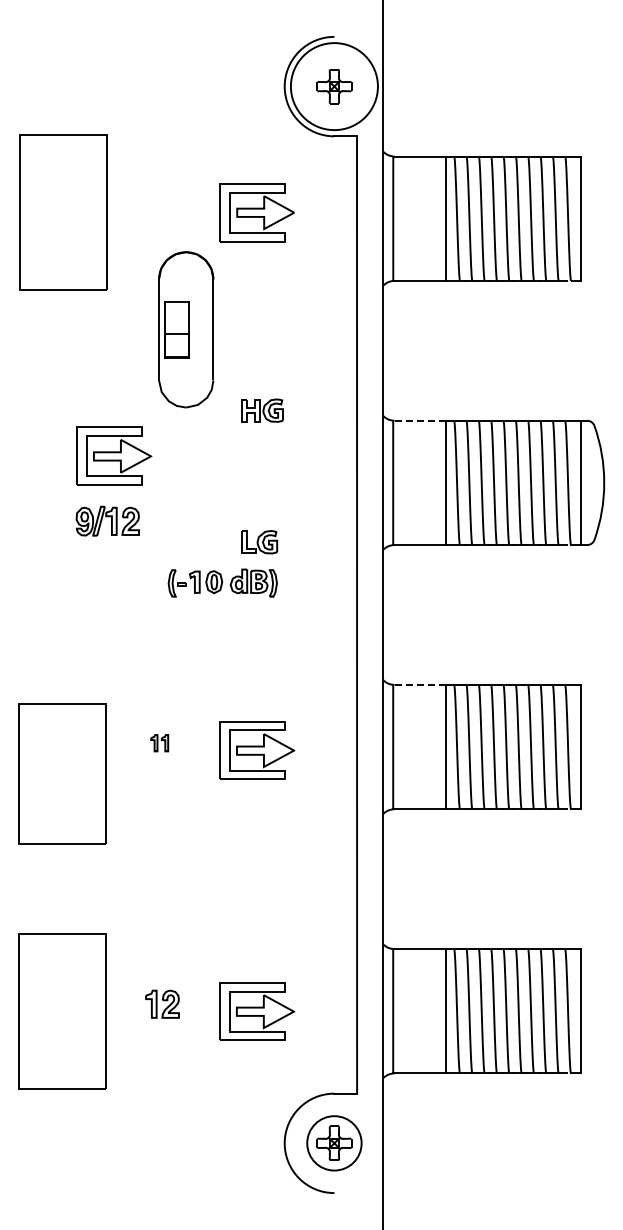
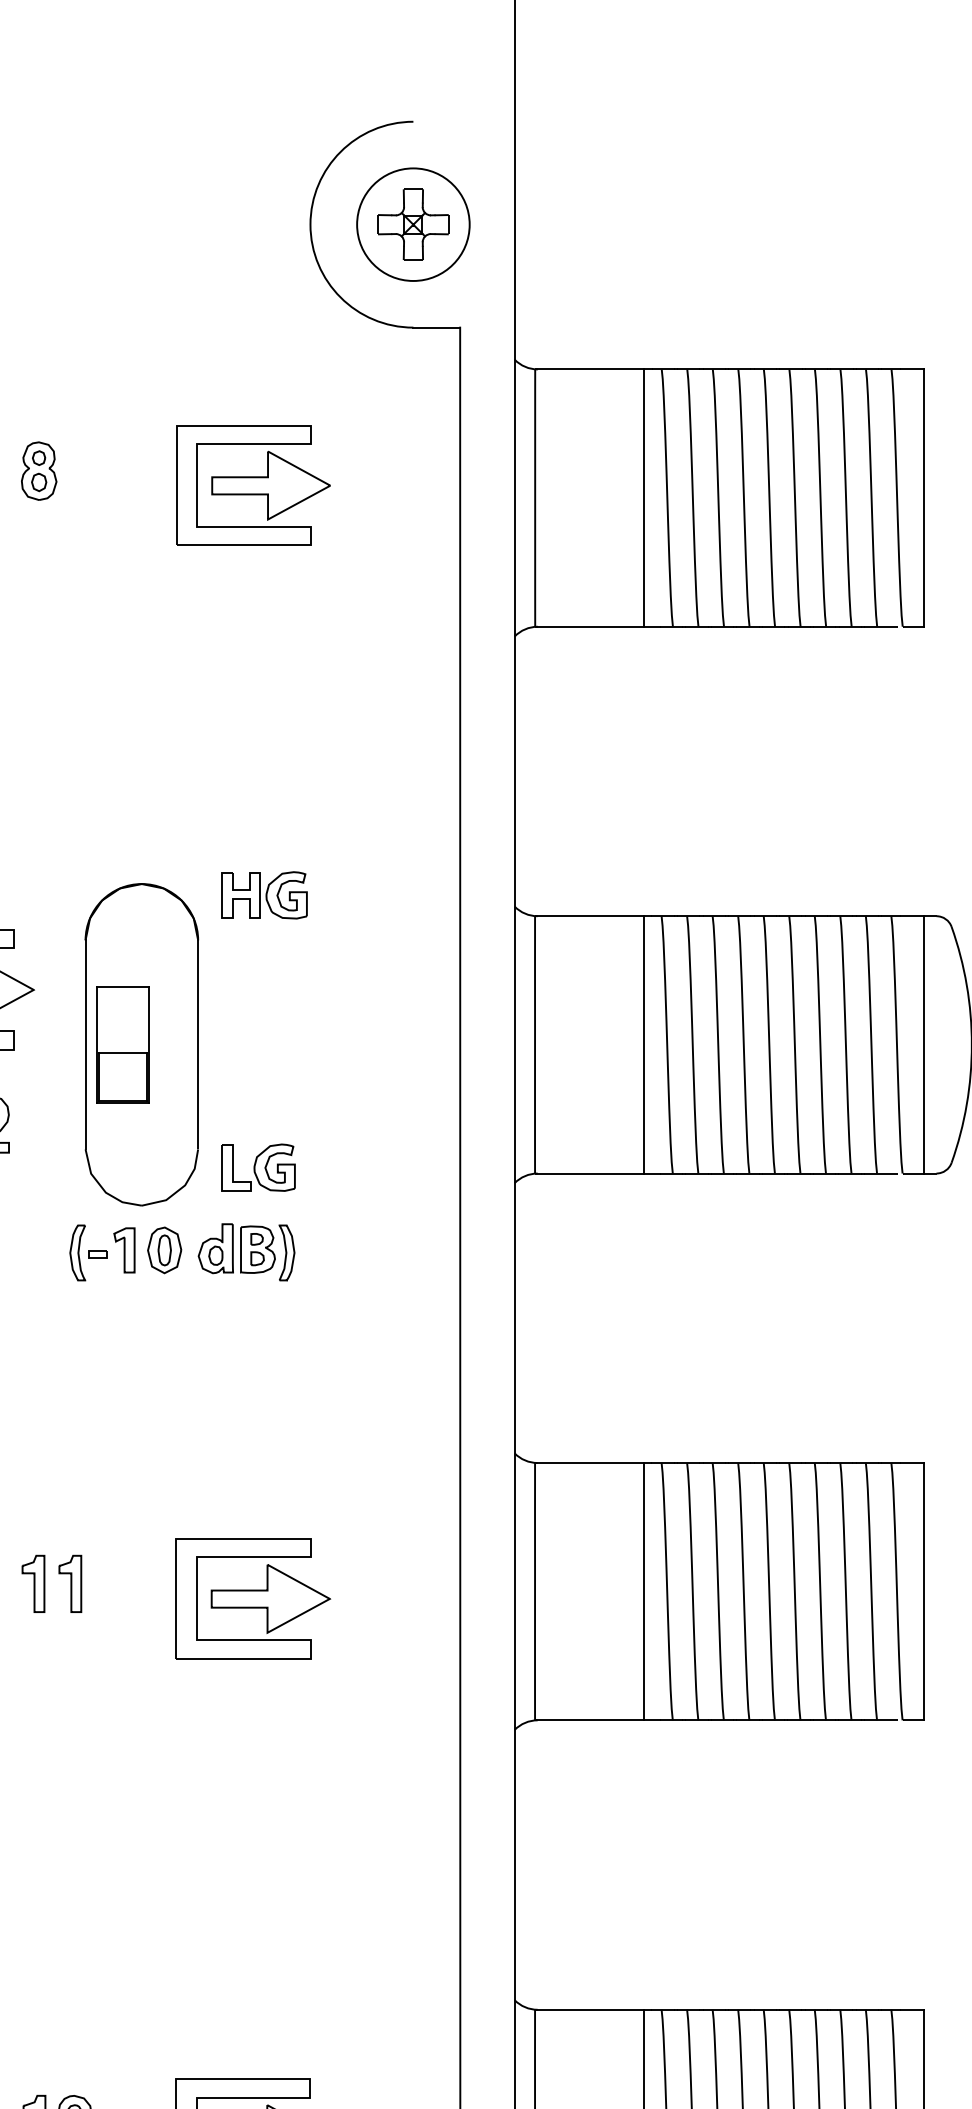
circle: (334, 86) -> (413, 224), size x0.62
part: (153, 205) -> (38, 470), added
part: (186, 329) -> (142, 1044), moved
line: (419, 420) -> (589, 915), dashed -> solid
line: (419, 684) -> (589, 1462), dashed -> solid
part: (159, 742) -> (51, 1582), size x1.67

